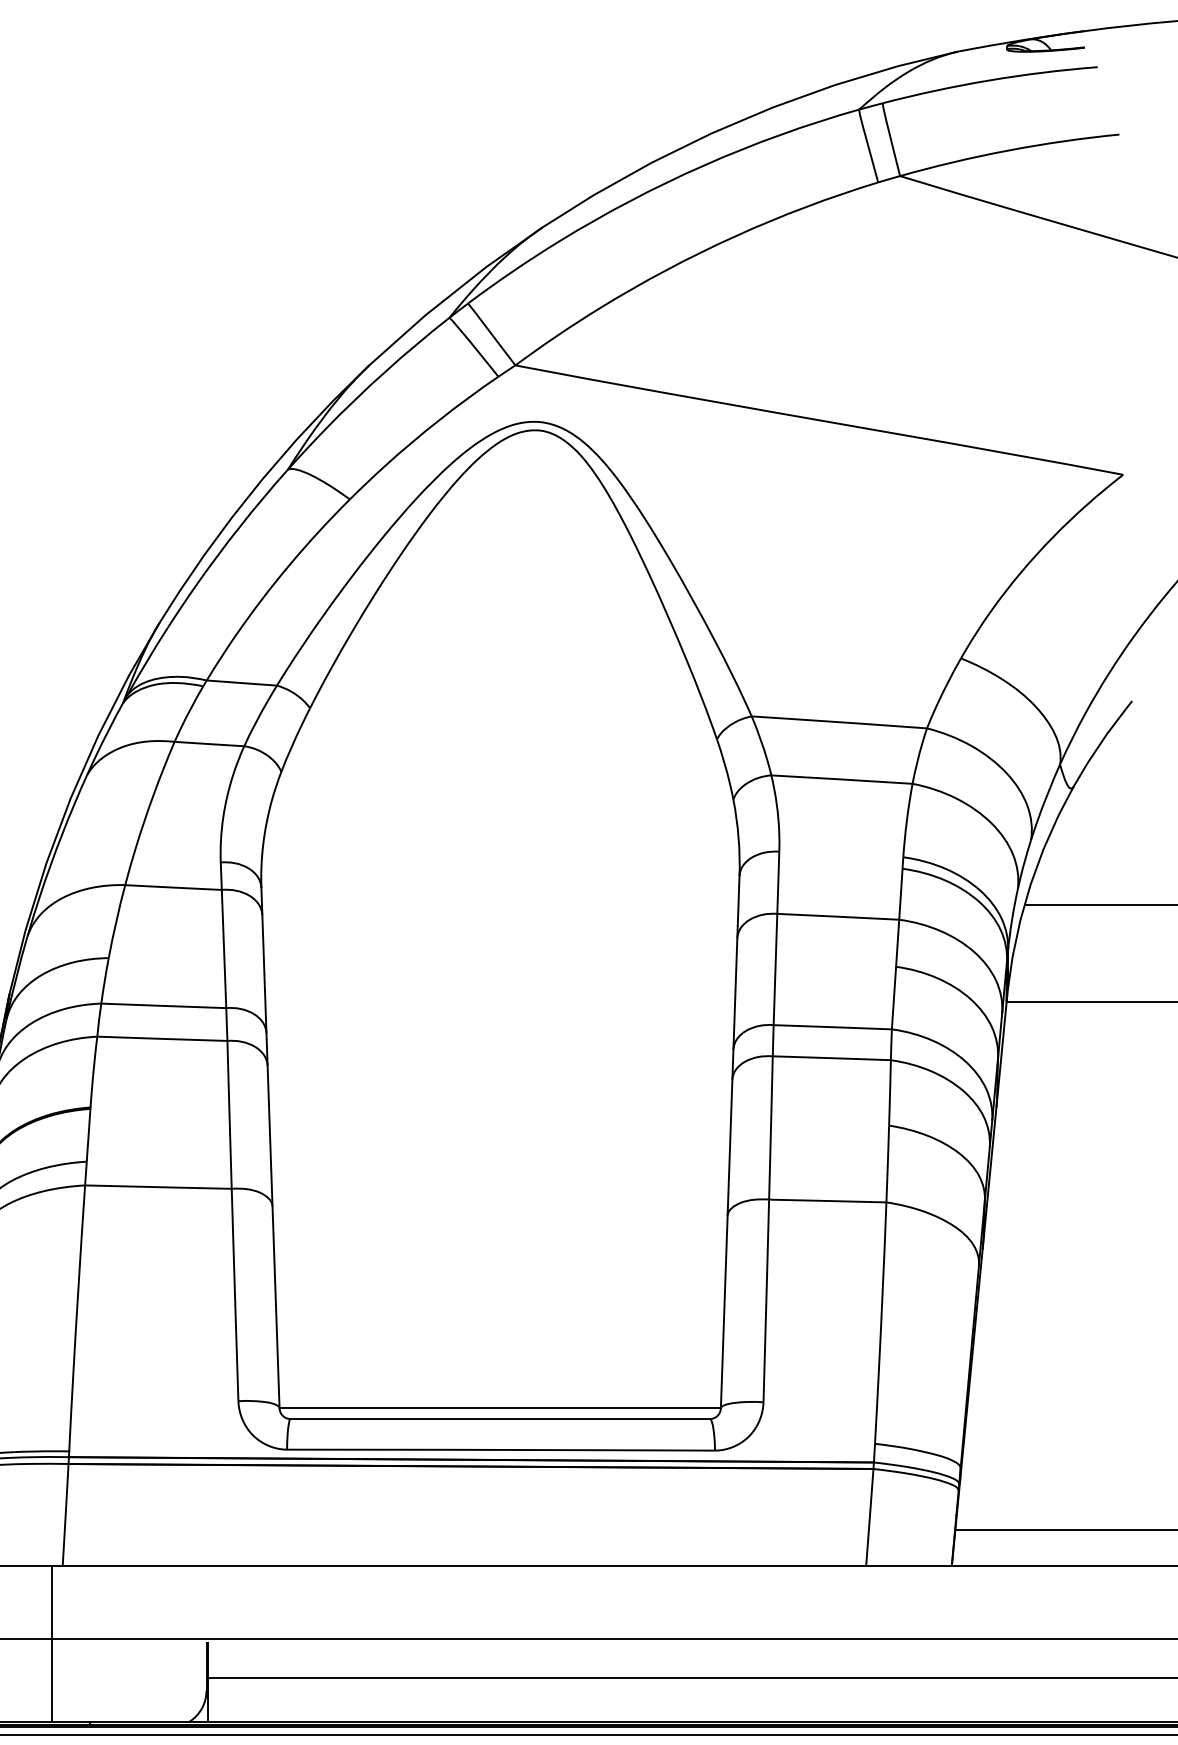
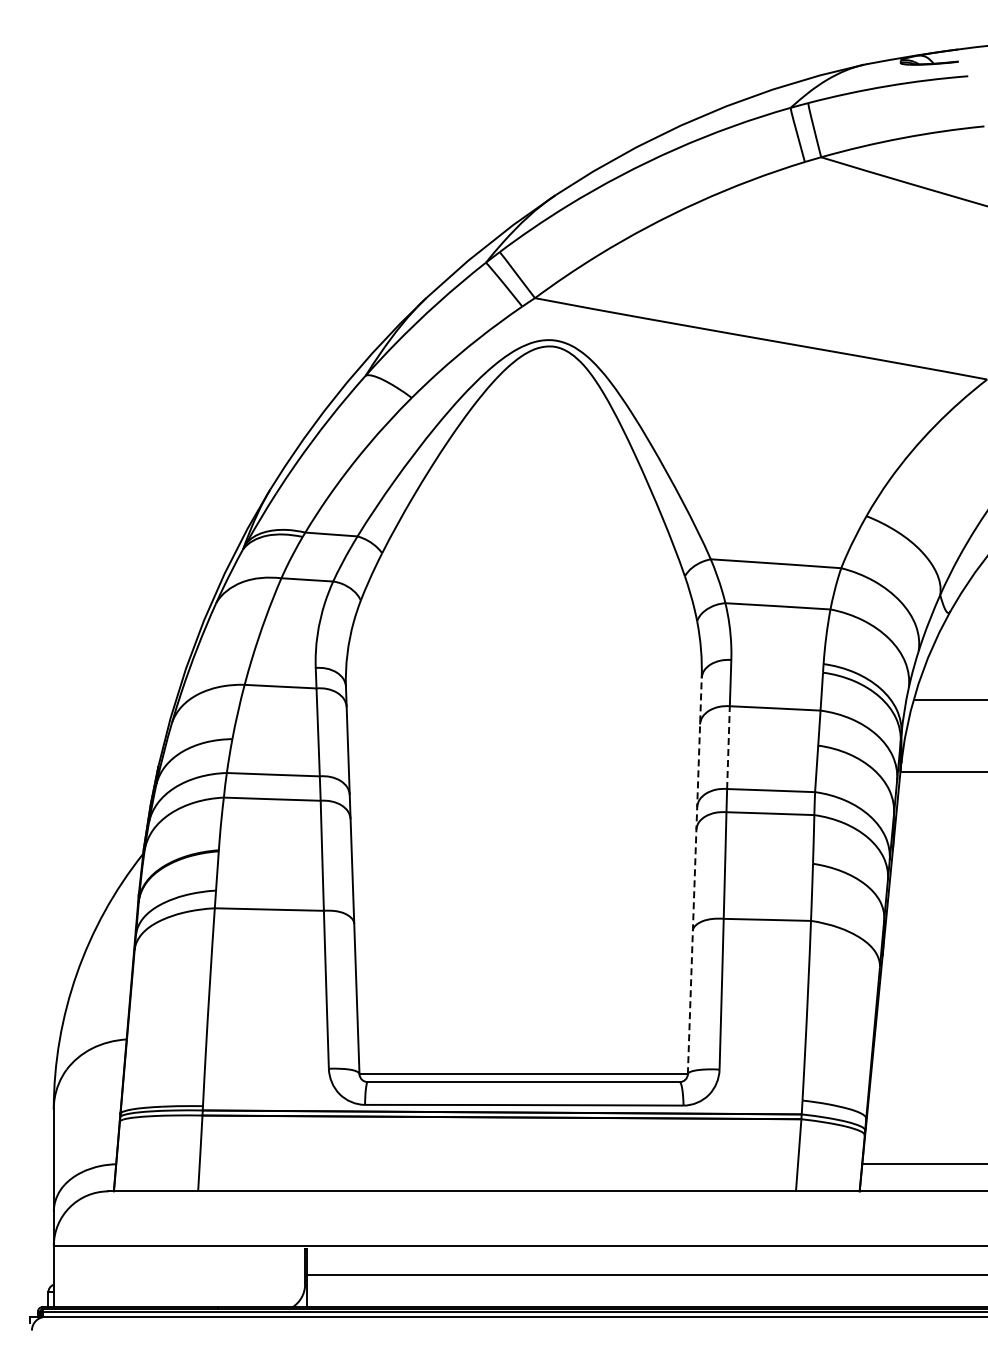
line: (775, 969) -> (728, 747), solid -> dashed
line: (729, 1141) -> (694, 875), solid -> dashed
line: (52, 1644) -> (190, 1249), removed

